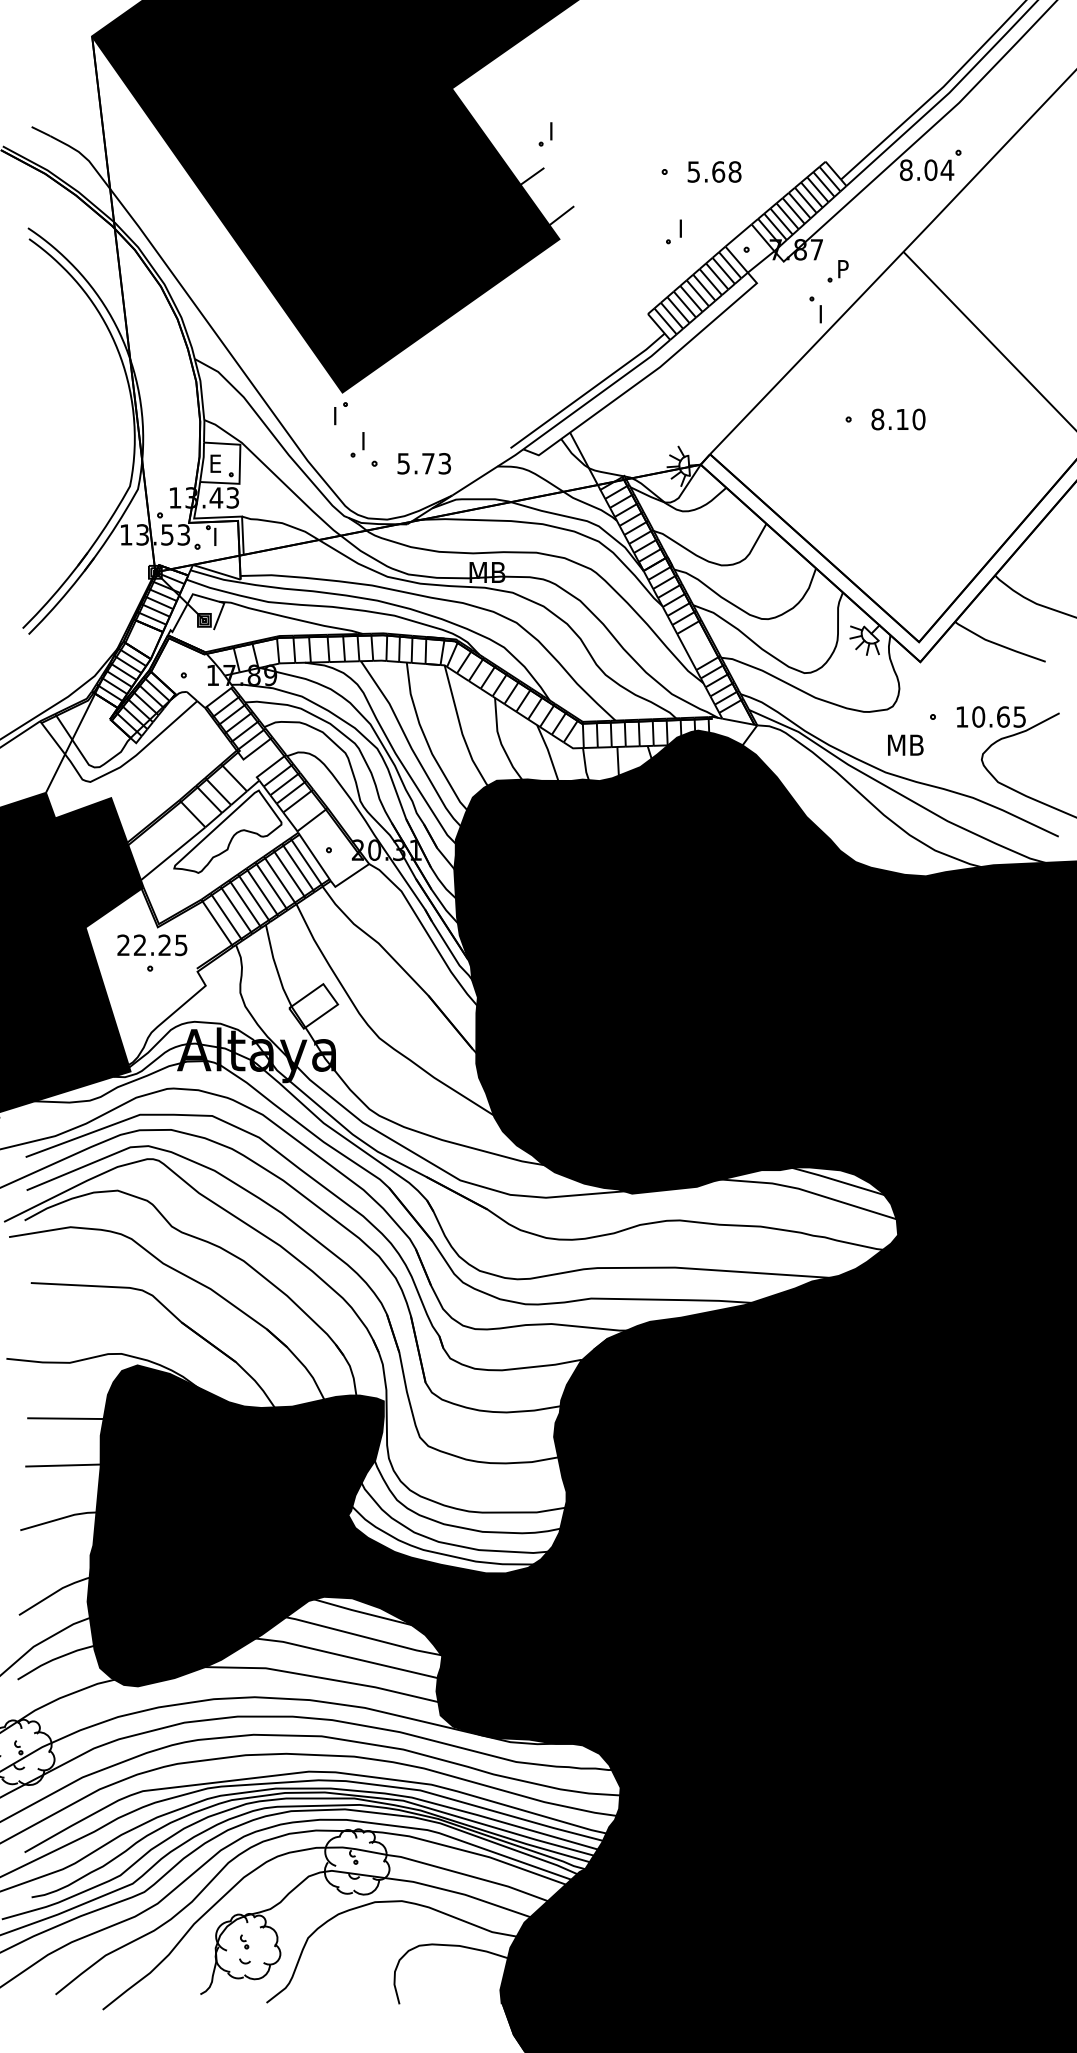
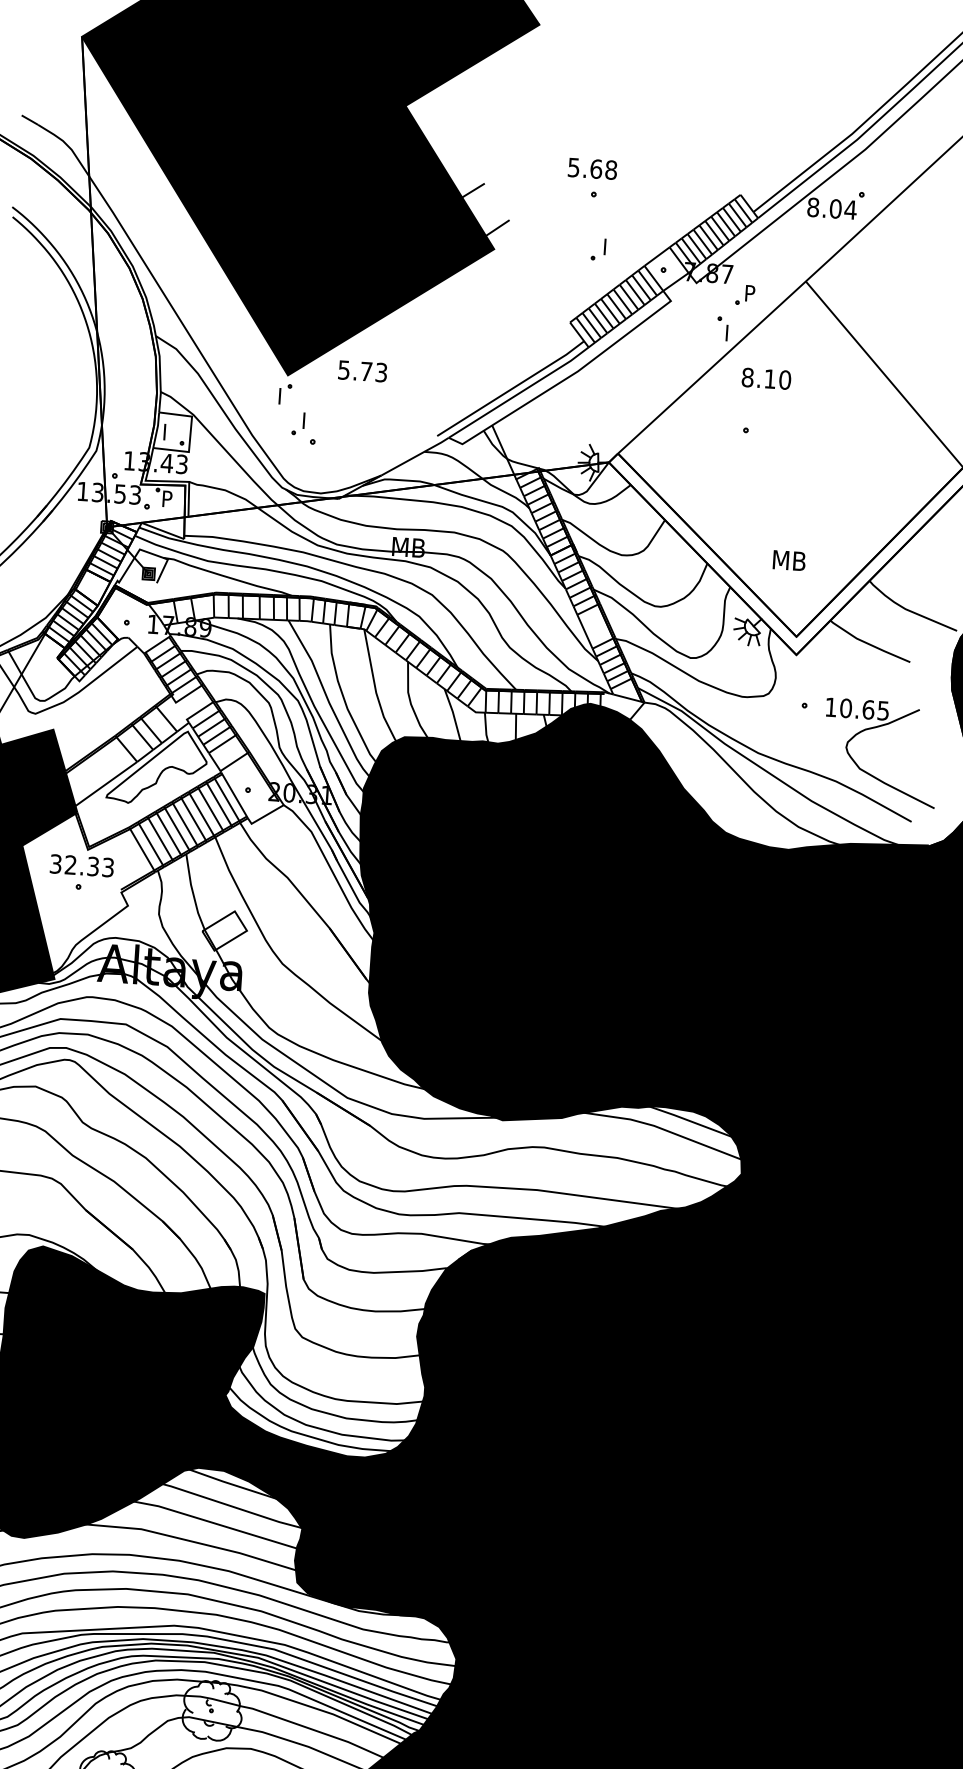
part: (545, 134) -> (487, 153), removed
text: (714, 171) -> (592, 168), moved
text: (898, 419) -> (766, 378), moved
text: (216, 463) -> (169, 432), E -> I
text: (423, 463) -> (362, 371), moved
text: (220, 532) -> (168, 495), I -> P
text: (905, 744) -> (789, 560), moved
text: (152, 945) -> (82, 866), 22.25 -> 32.33

